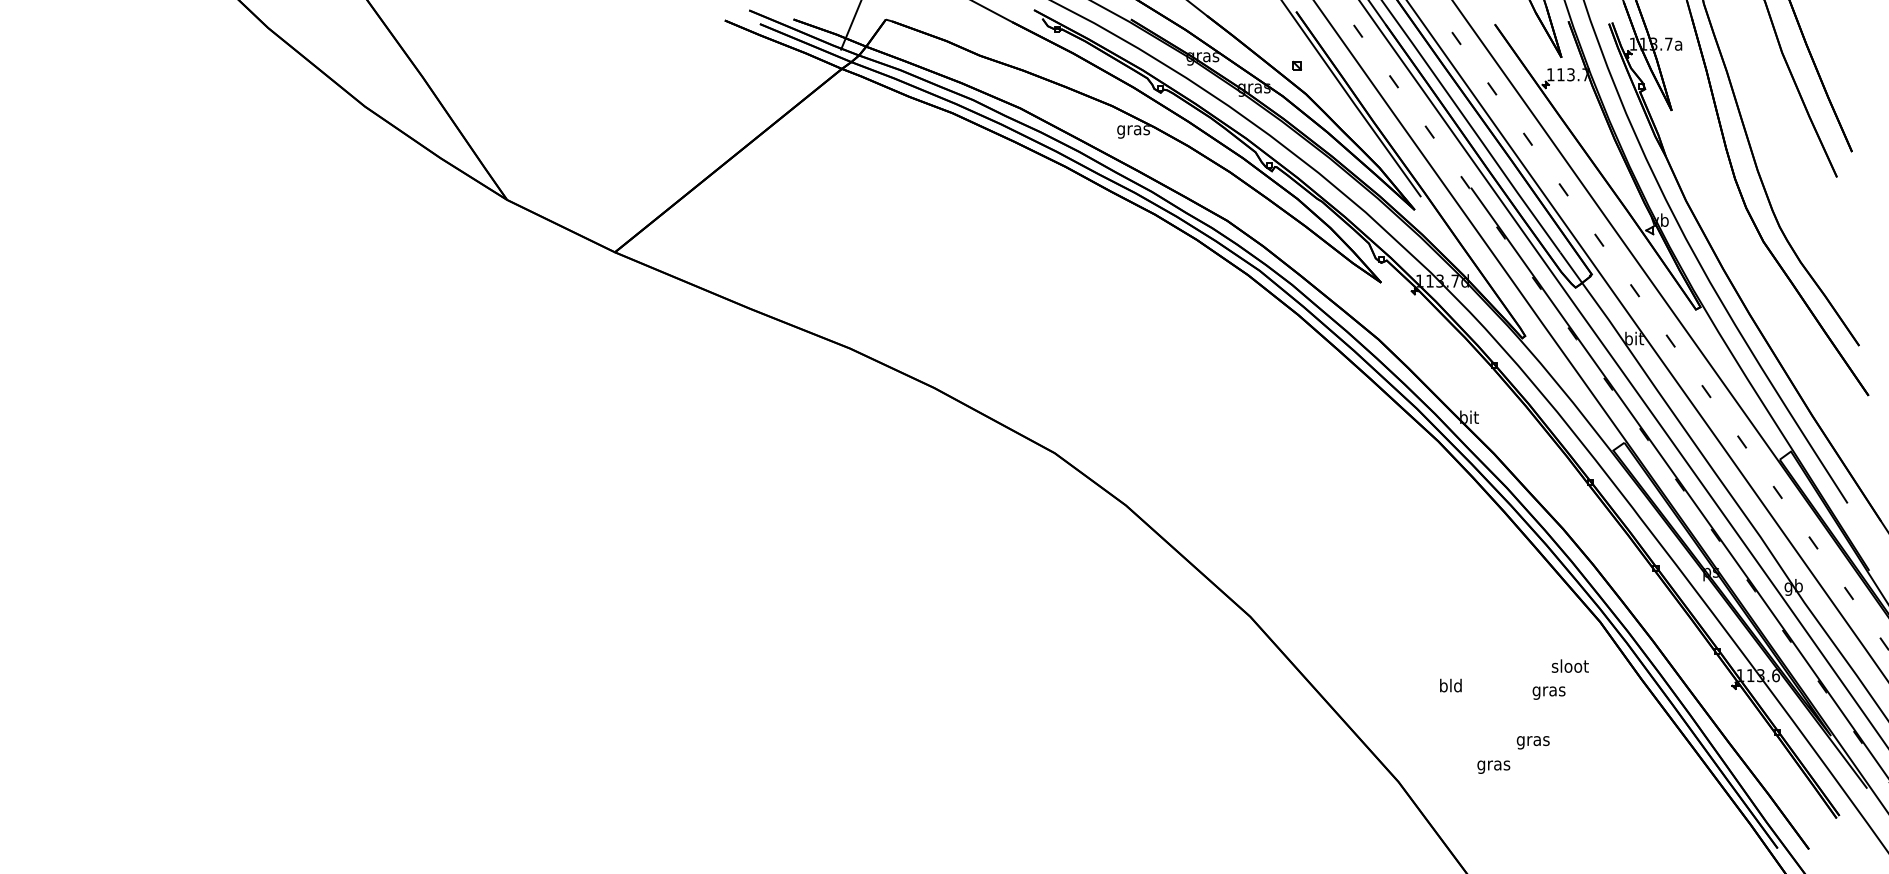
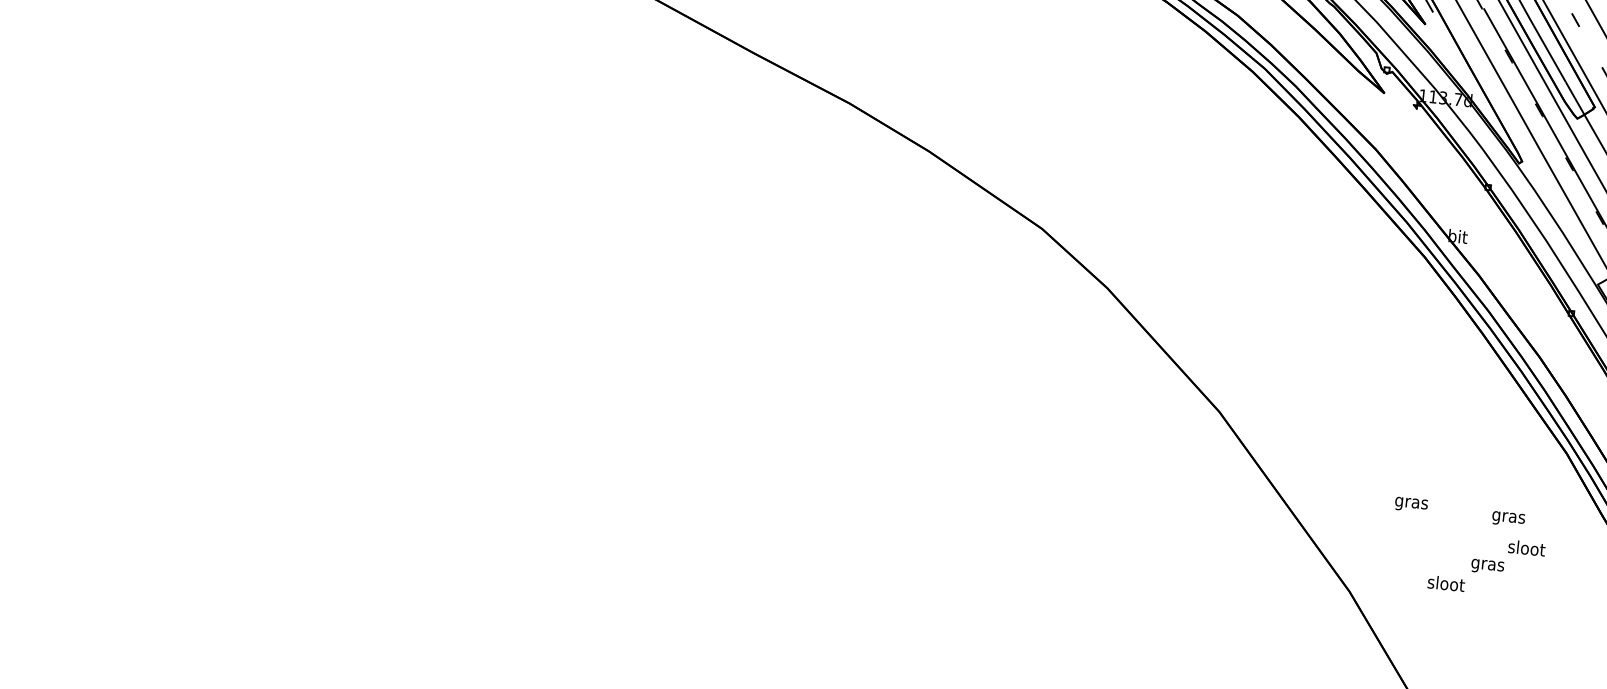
text: (1569, 665) -> (1526, 547), moved
text: (1450, 686) -> (1411, 502), bld -> gras
text: (1493, 765) -> (1445, 585), gras -> sloot

